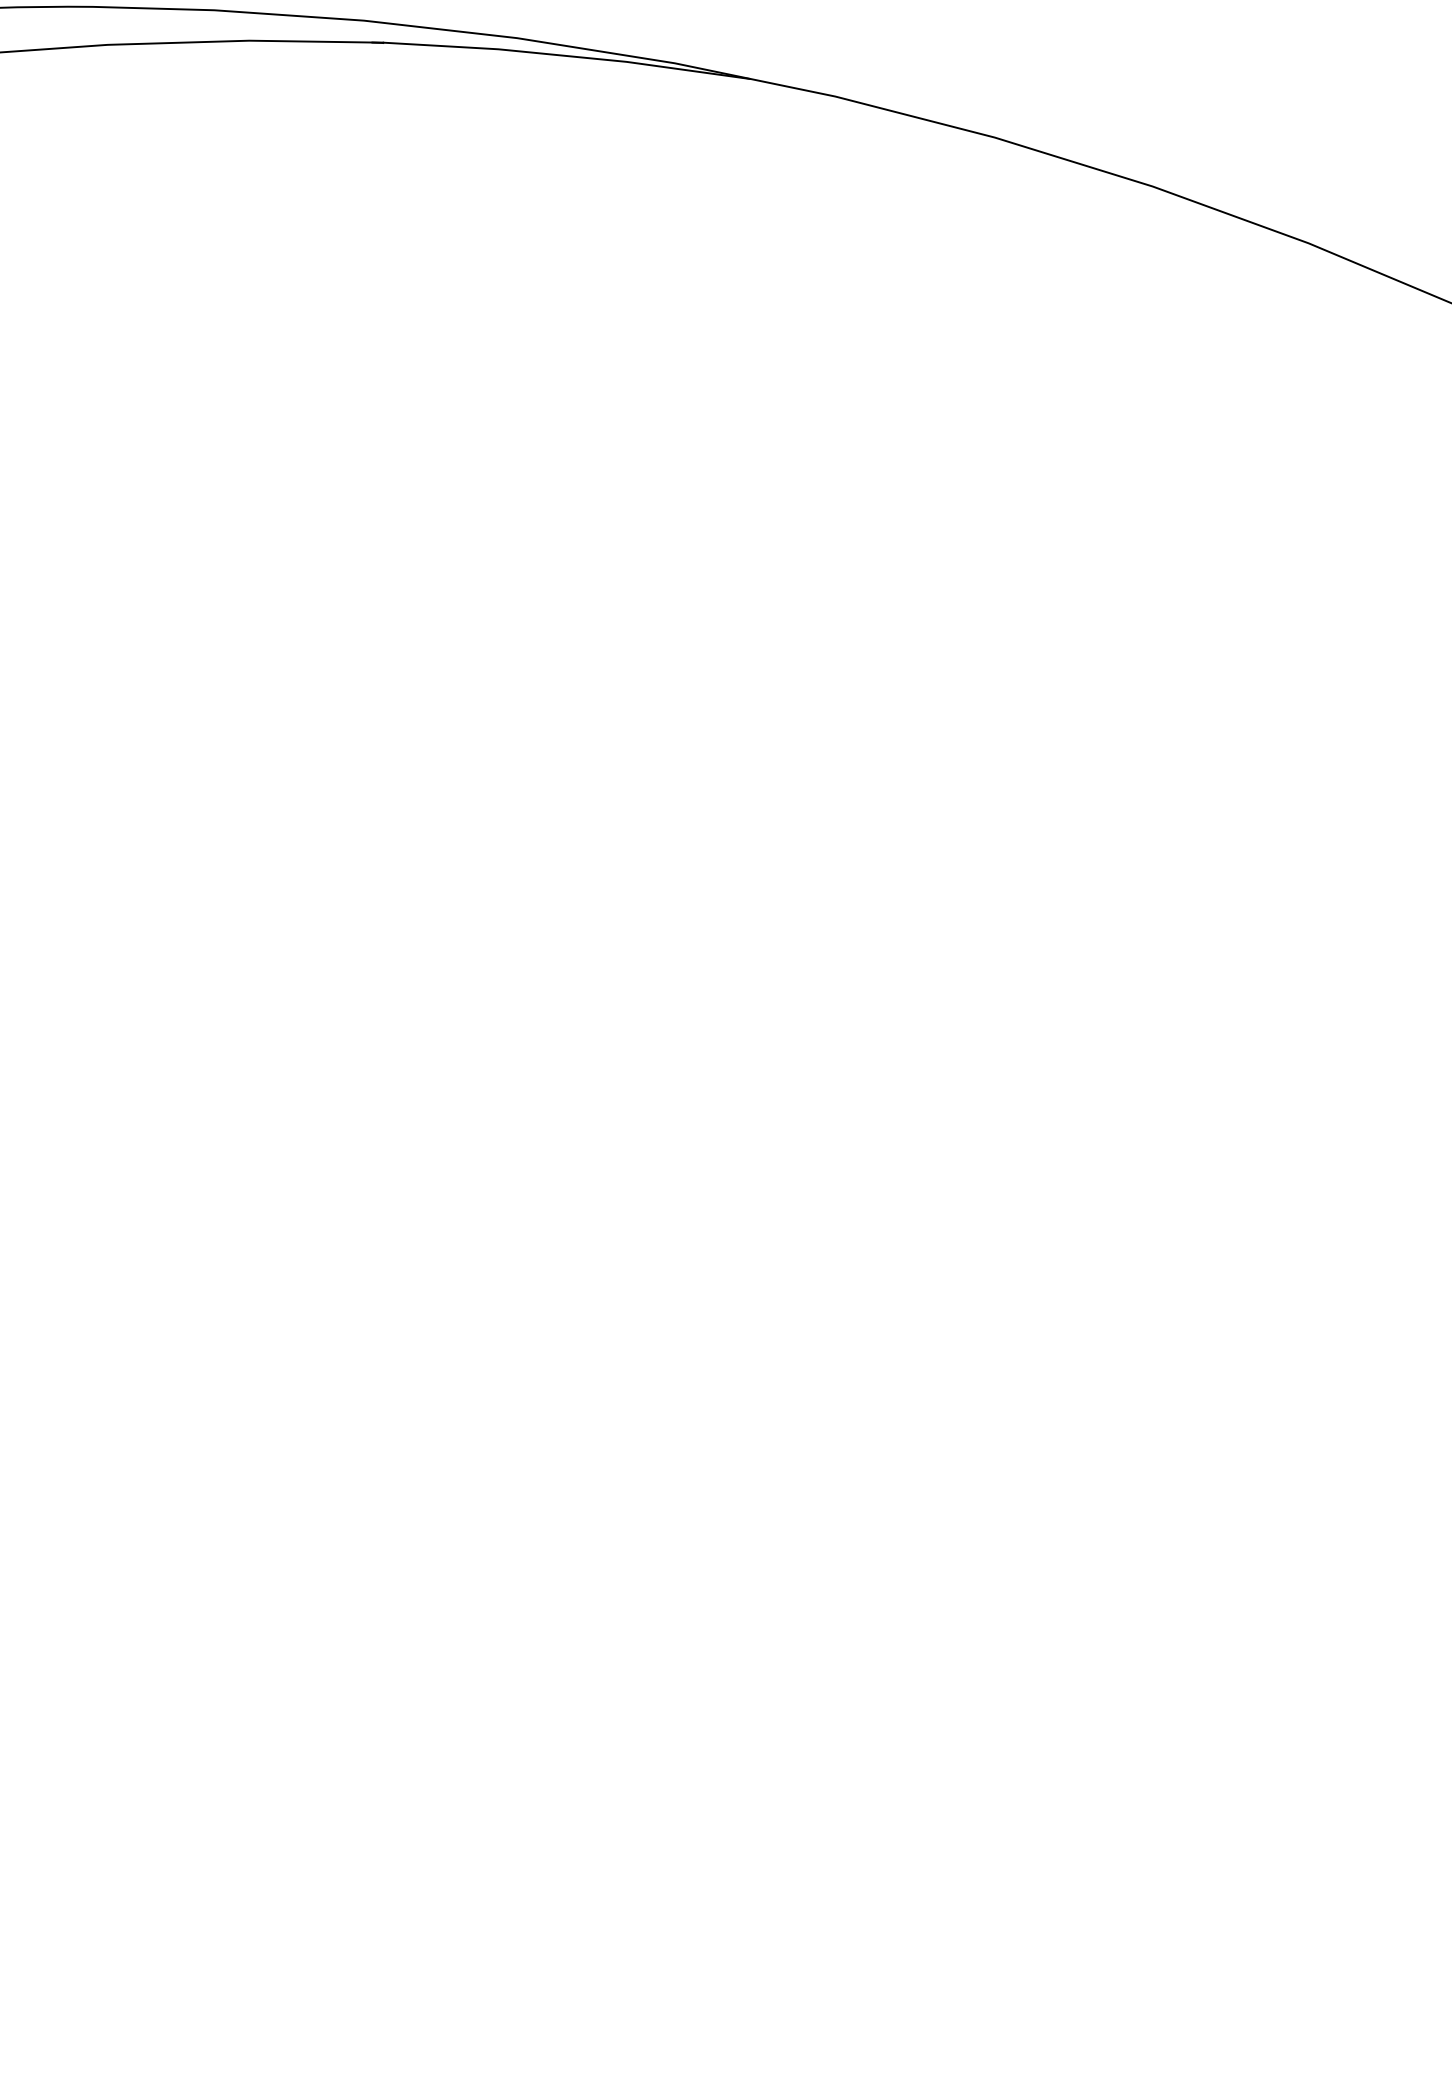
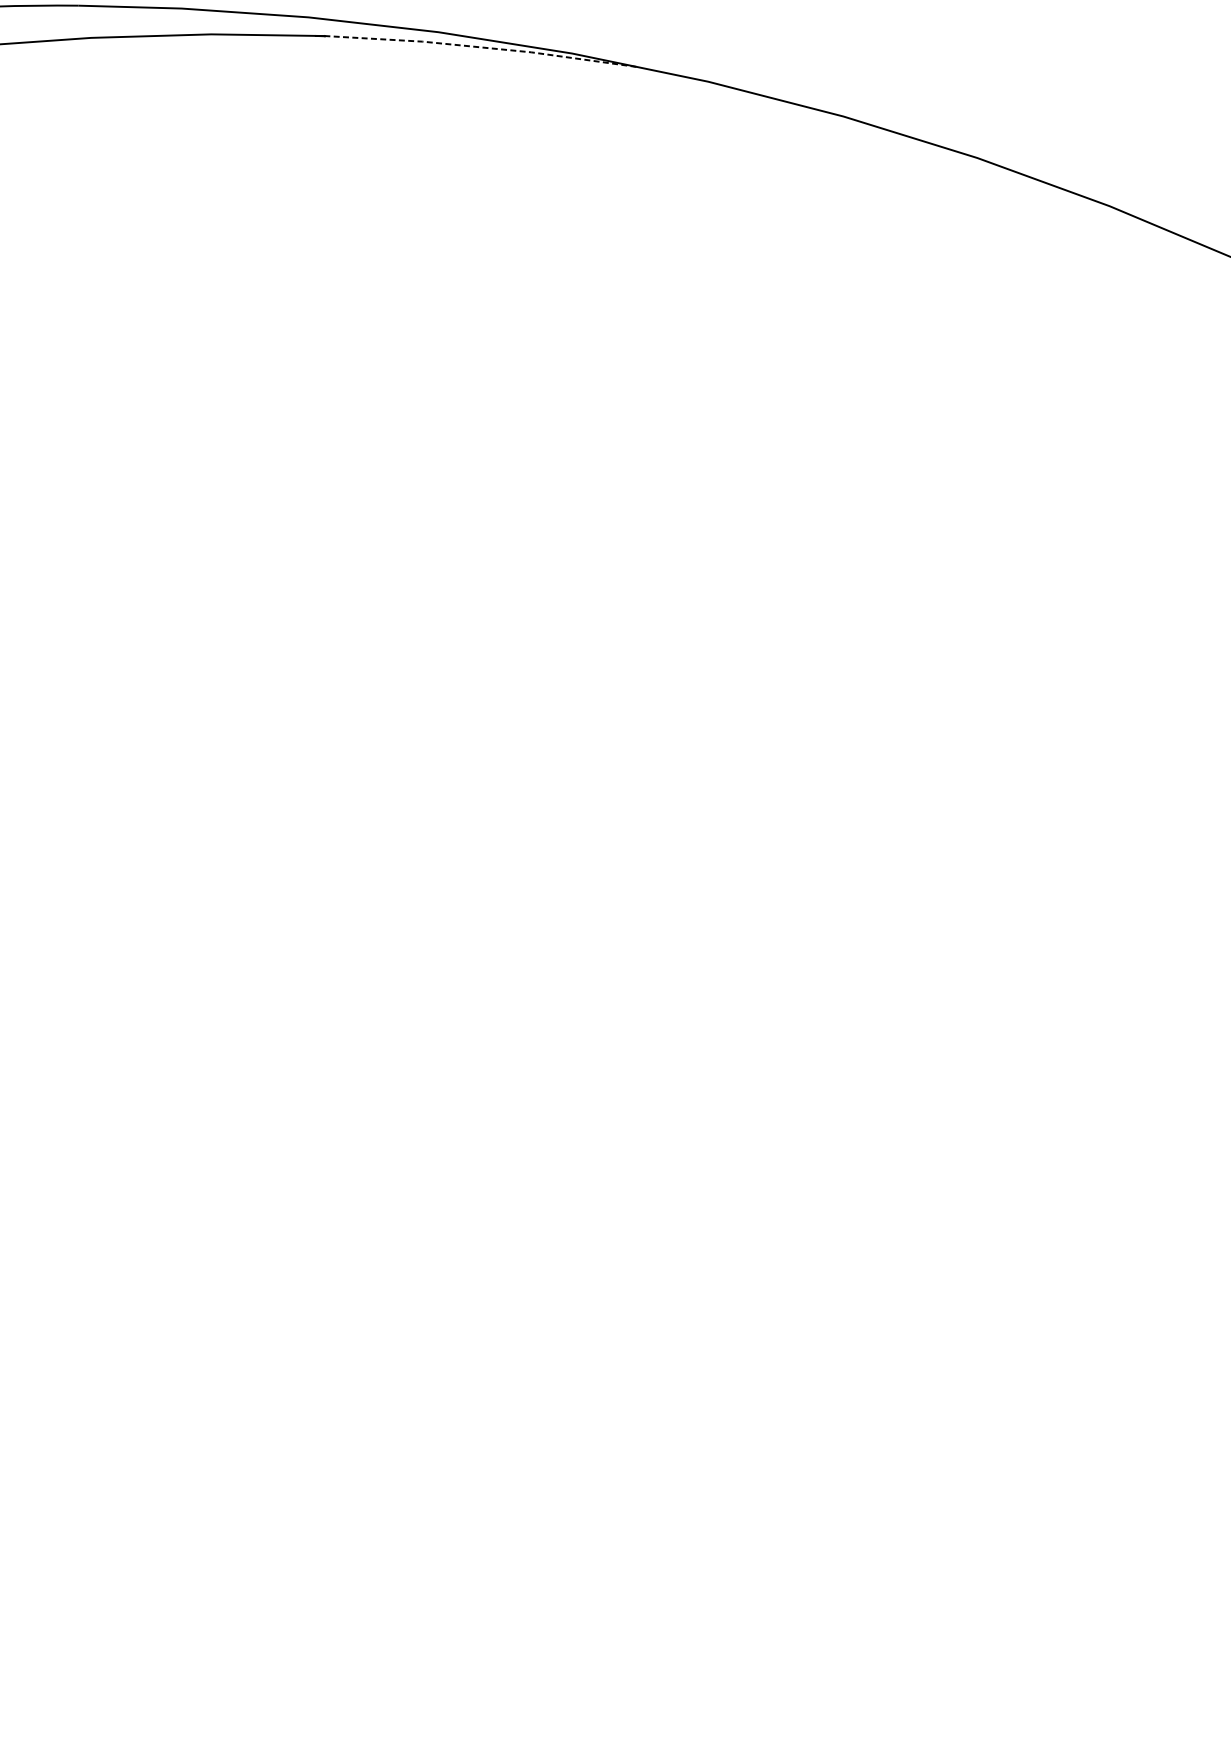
line: (567, 56) -> (481, 47), solid -> dashed

